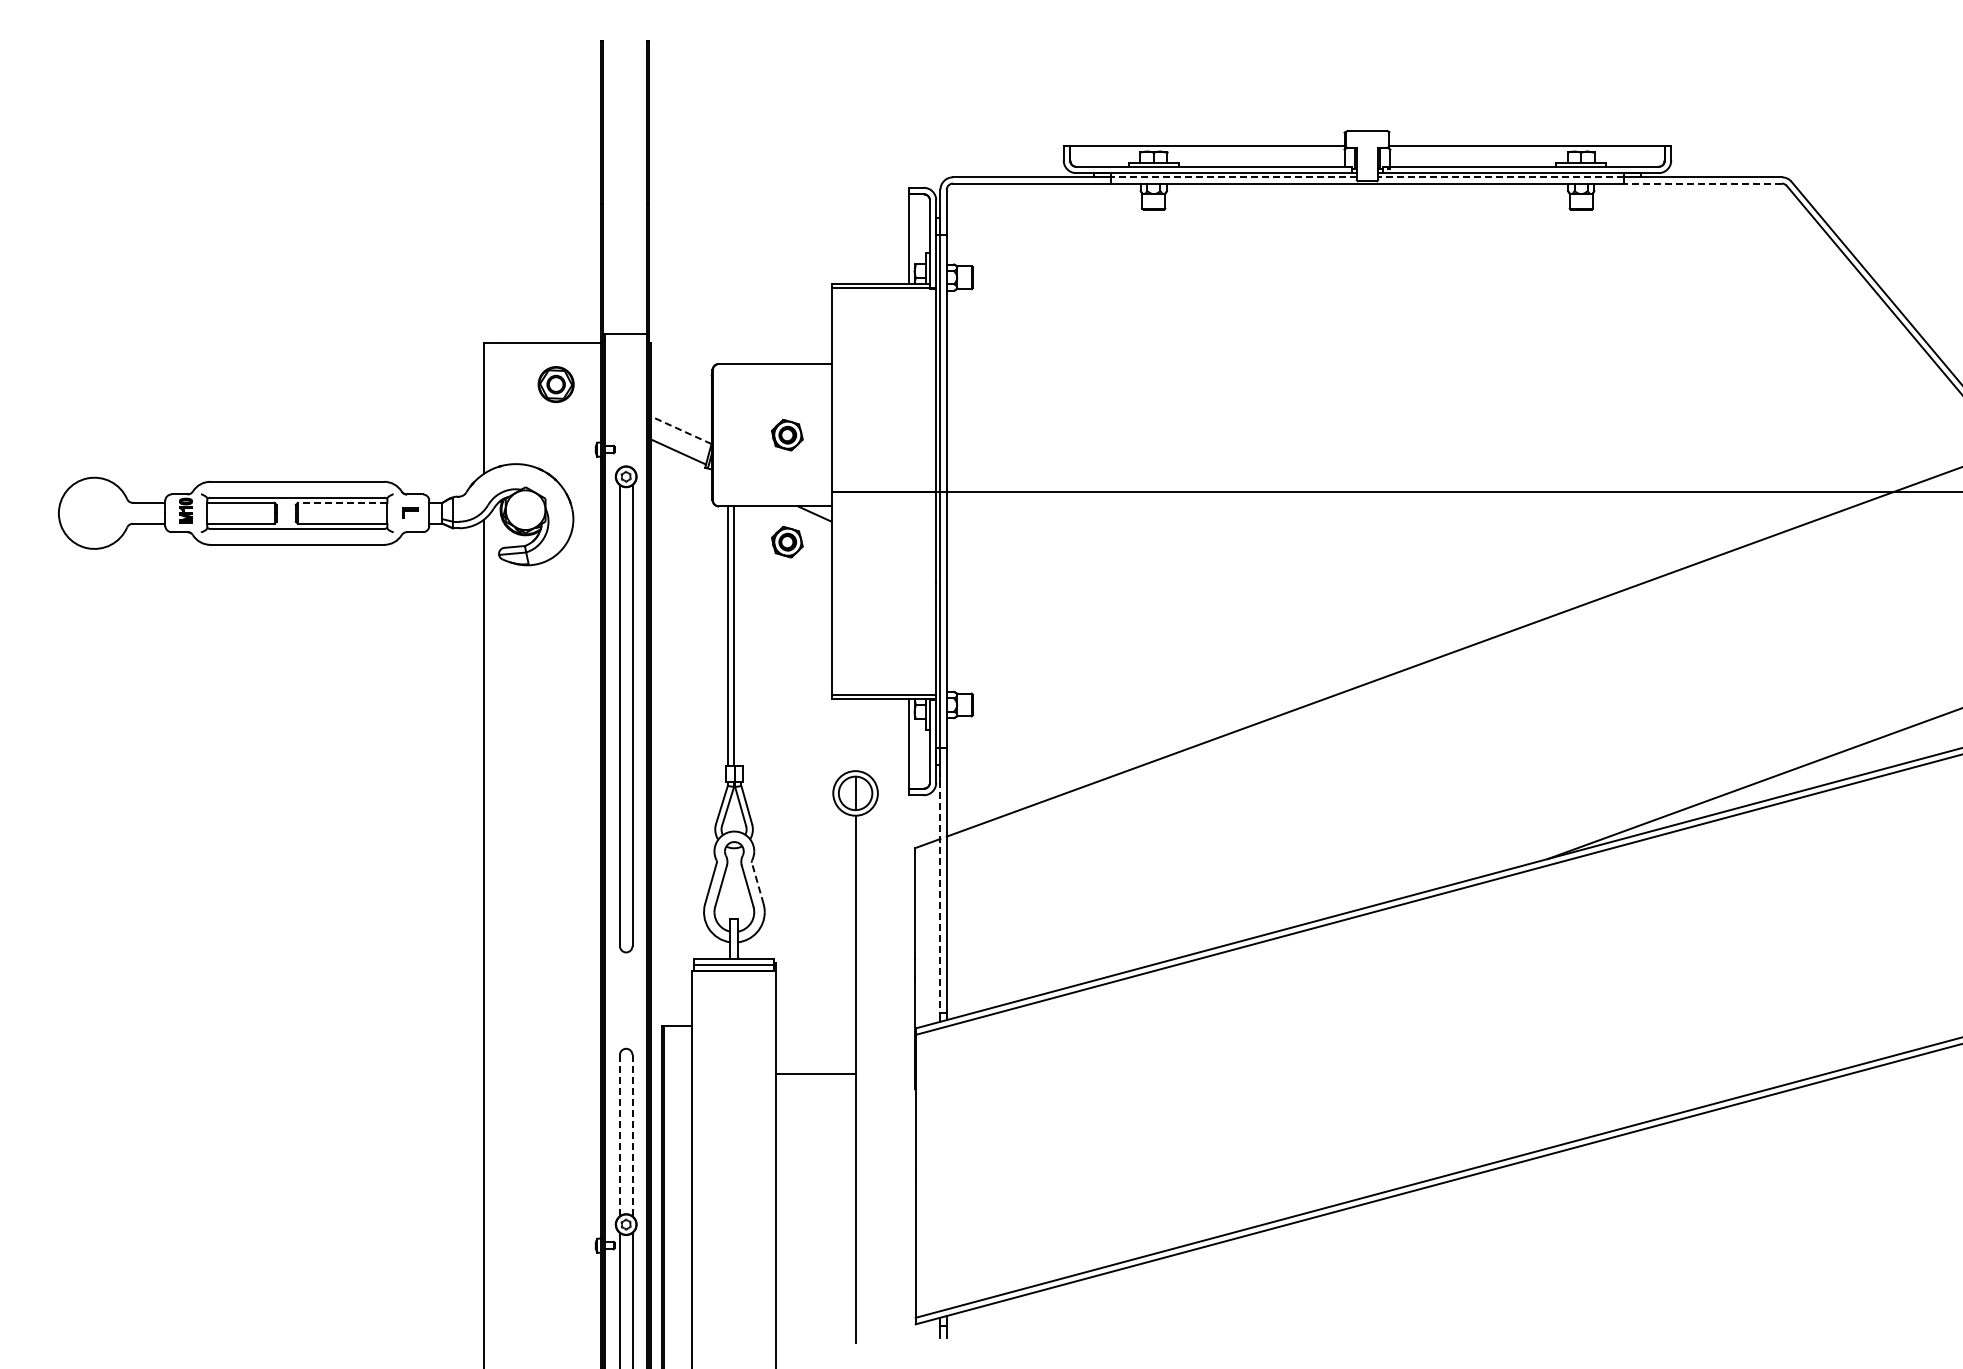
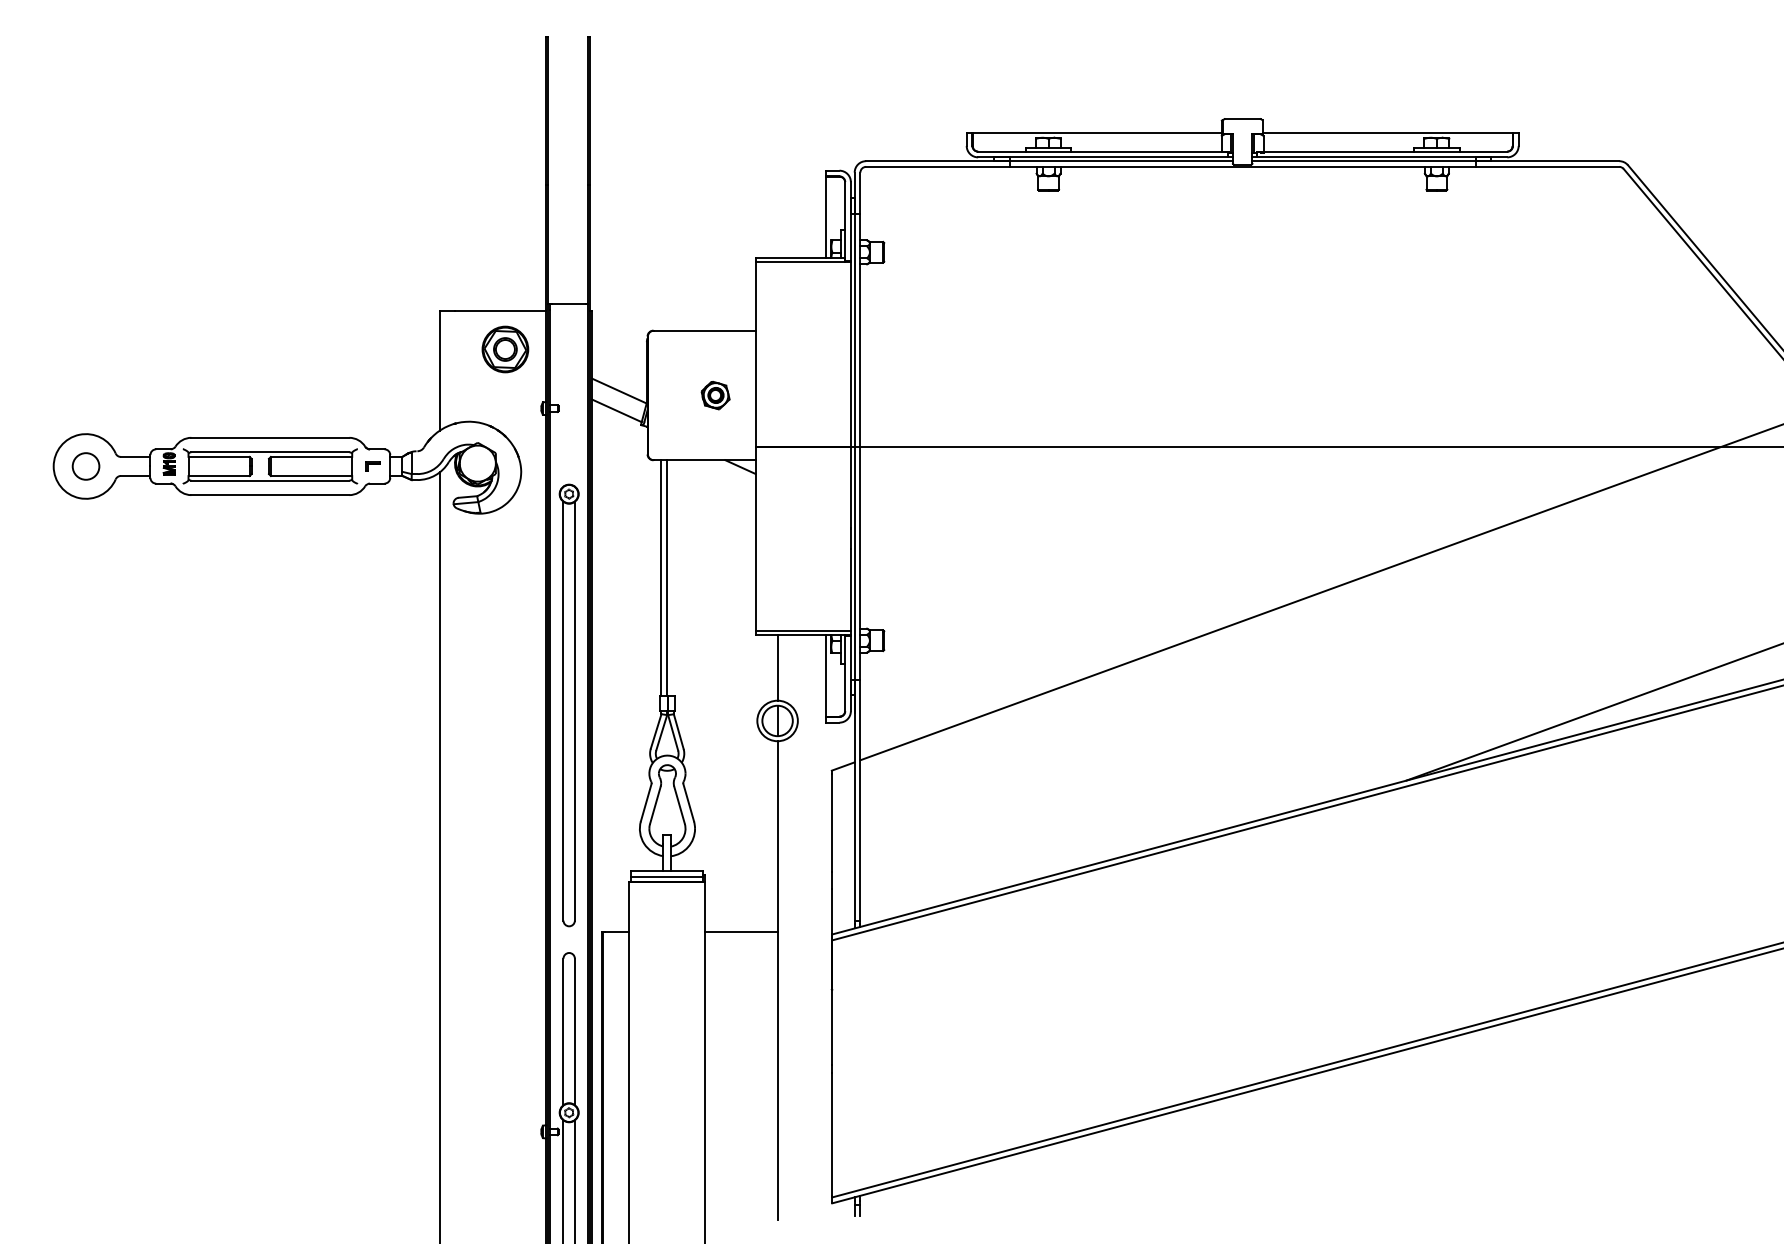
line: (1233, 177) -> (1120, 161), dashed -> solid
line: (1501, 177) -> (1364, 161), dashed -> solid
line: (1703, 183) -> (1548, 166), dashed -> solid
part: (556, 384) -> (505, 349), size x1.43
line: (680, 430) -> (618, 391), dashed -> solid
line: (342, 502) -> (311, 456), dashed -> solid
circle: (93, 512) -> (85, 465), added
part: (787, 542) -> (715, 492), removed
part: (625, 709) -> (568, 705), moved
line: (855, 734) -> (777, 667), added
line: (940, 881) -> (854, 800), dashed -> solid
line: (757, 882) -> (688, 801), dashed -> solid
line: (815, 1073) -> (741, 931), moved
line: (619, 1135) -> (563, 1031), dashed -> solid
line: (632, 1135) -> (574, 1031), dashed -> solid

